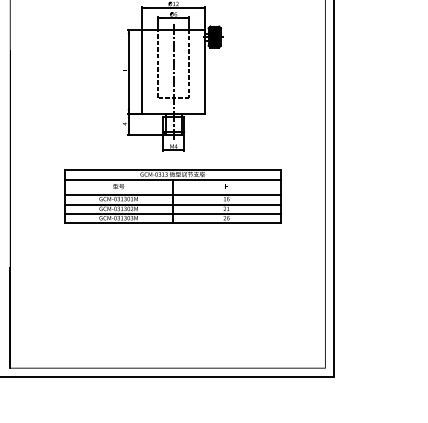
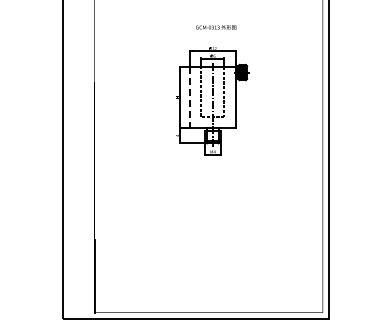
line: (142, 72) -> (190, 98), solid -> dashed
part: (171, 197) -> (211, 188), removed

